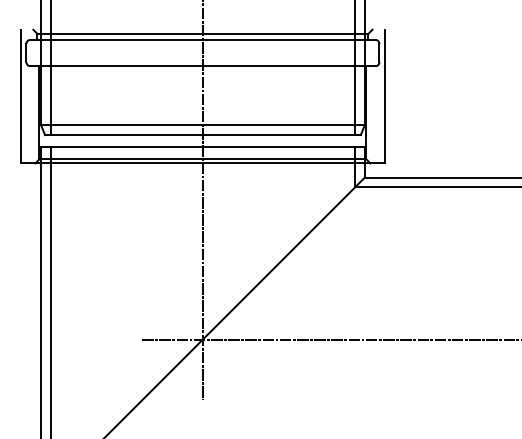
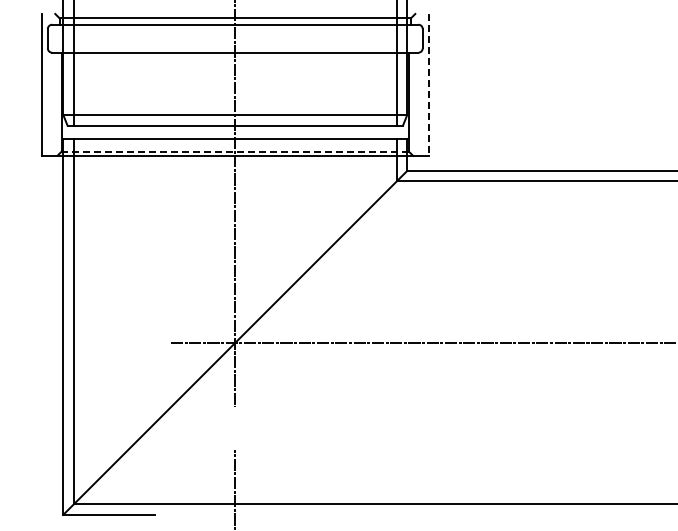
line: (384, 96) -> (428, 84), solid -> dashed
line: (203, 159) -> (235, 151), solid -> dashed

